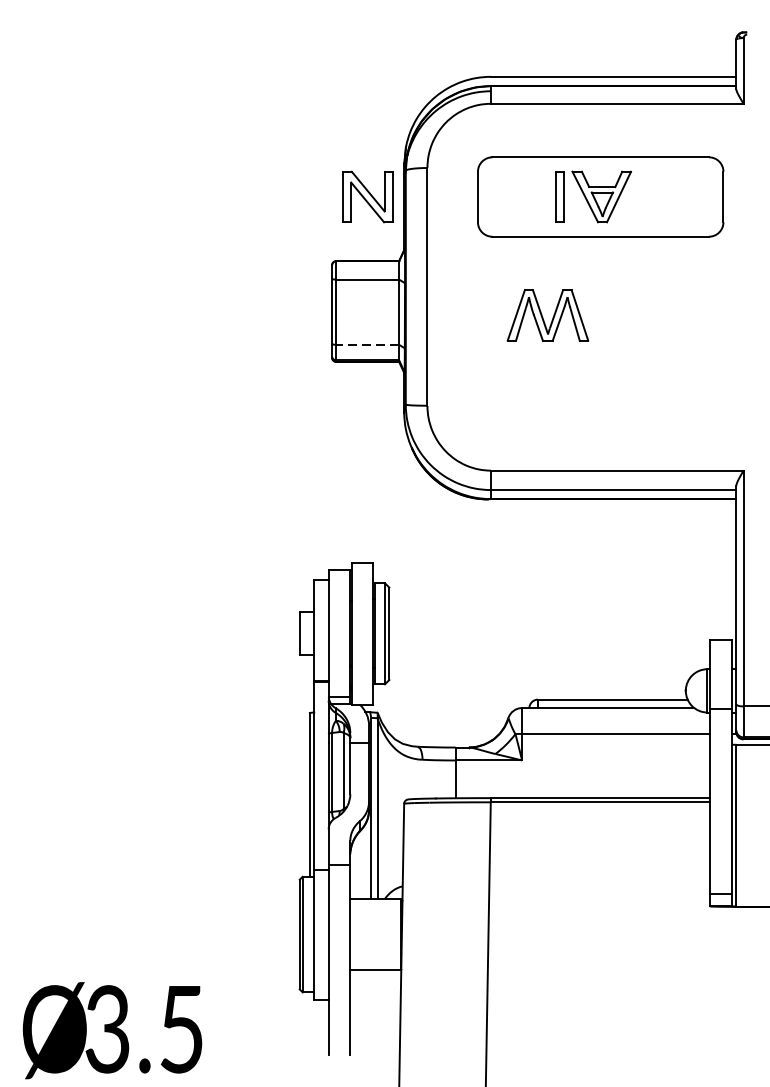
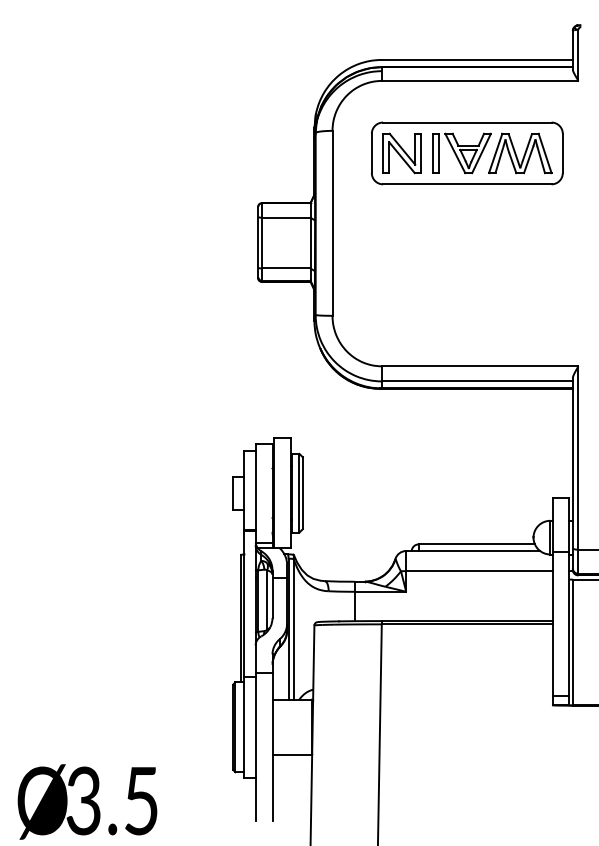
part: (367, 197) -> (401, 153), moved
part: (548, 315) -> (520, 153), moved
line: (367, 344) -> (285, 268), dashed -> solid

